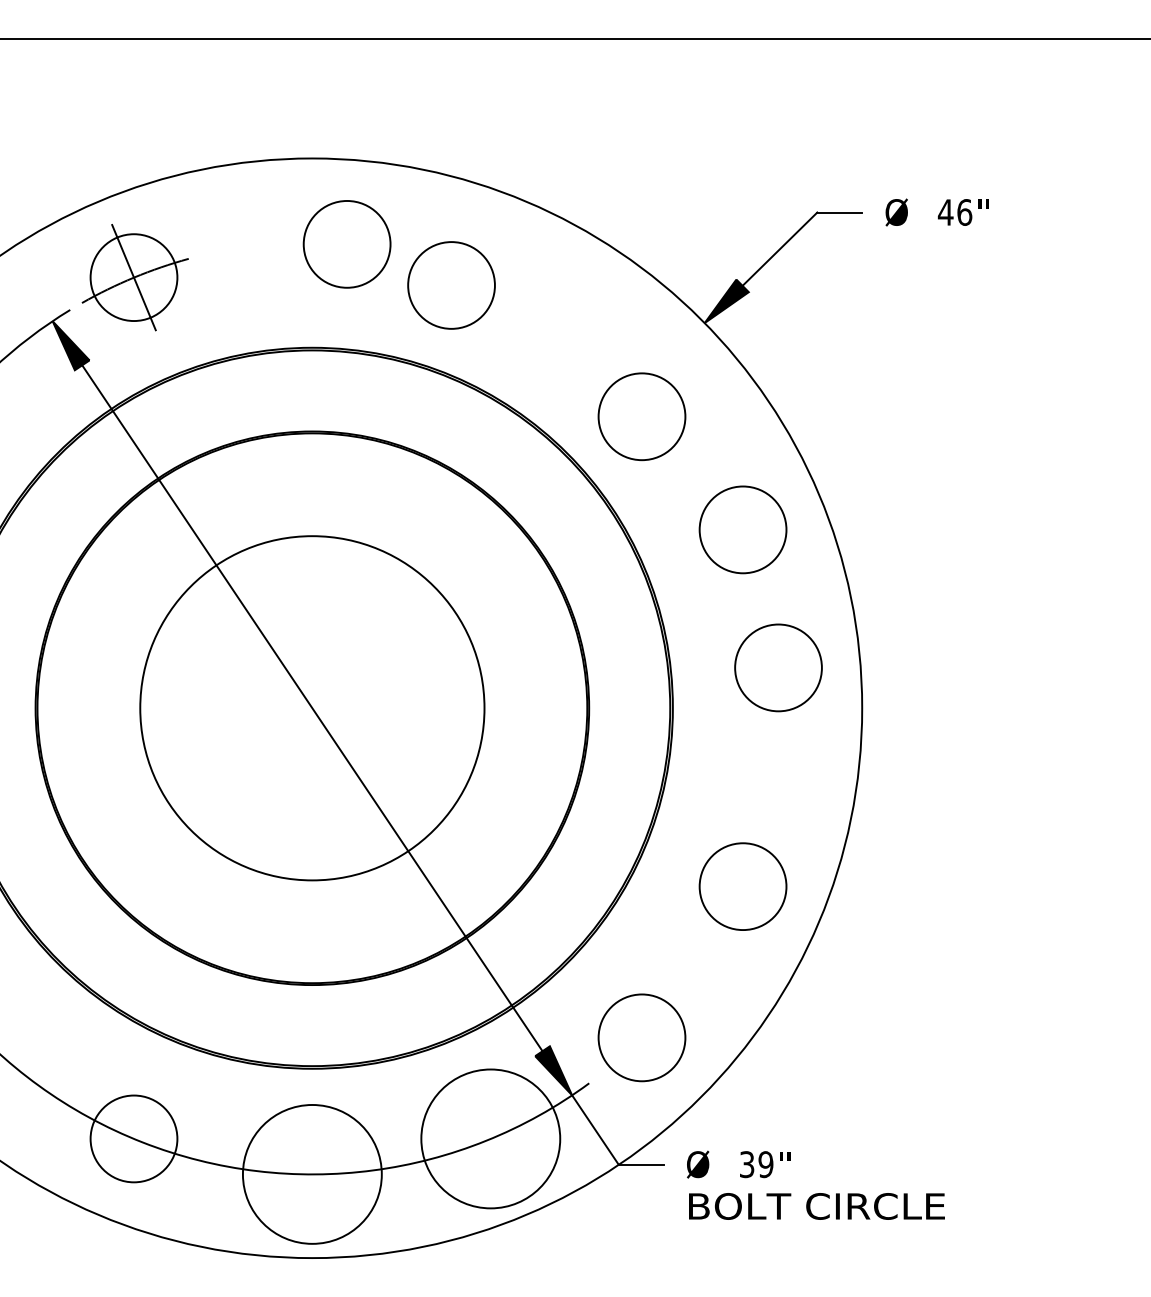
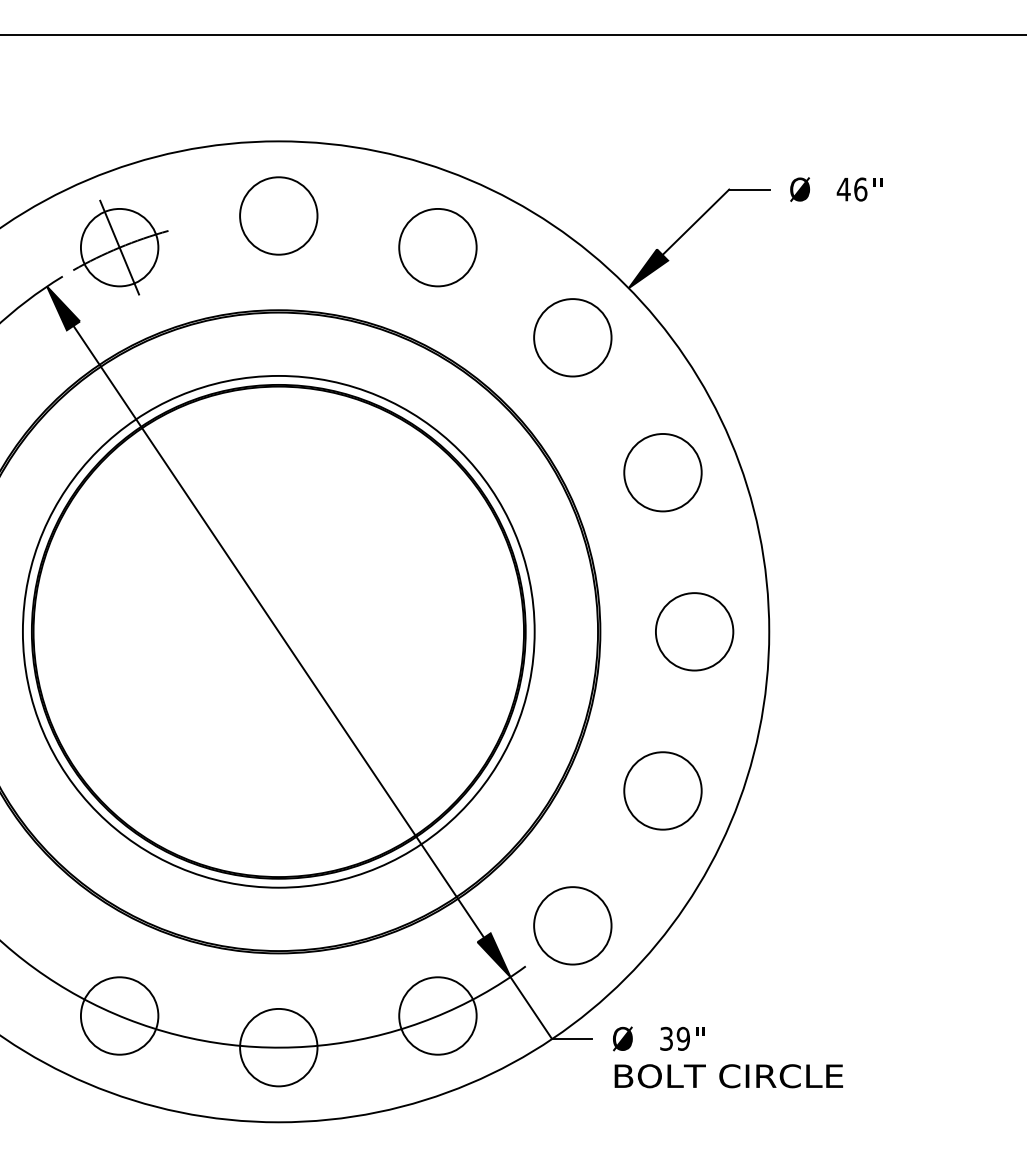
circle: (346, 243) -> (278, 215), moved
circle: (451, 285) -> (437, 247), moved
circle: (641, 416) -> (572, 337), moved
circle: (778, 667) -> (694, 631), moved
circle: (312, 707) -> (278, 631), size x1.67
circle: (490, 1138) -> (437, 1015), size x0.62
circle: (312, 1174) -> (278, 1047), size x0.62

